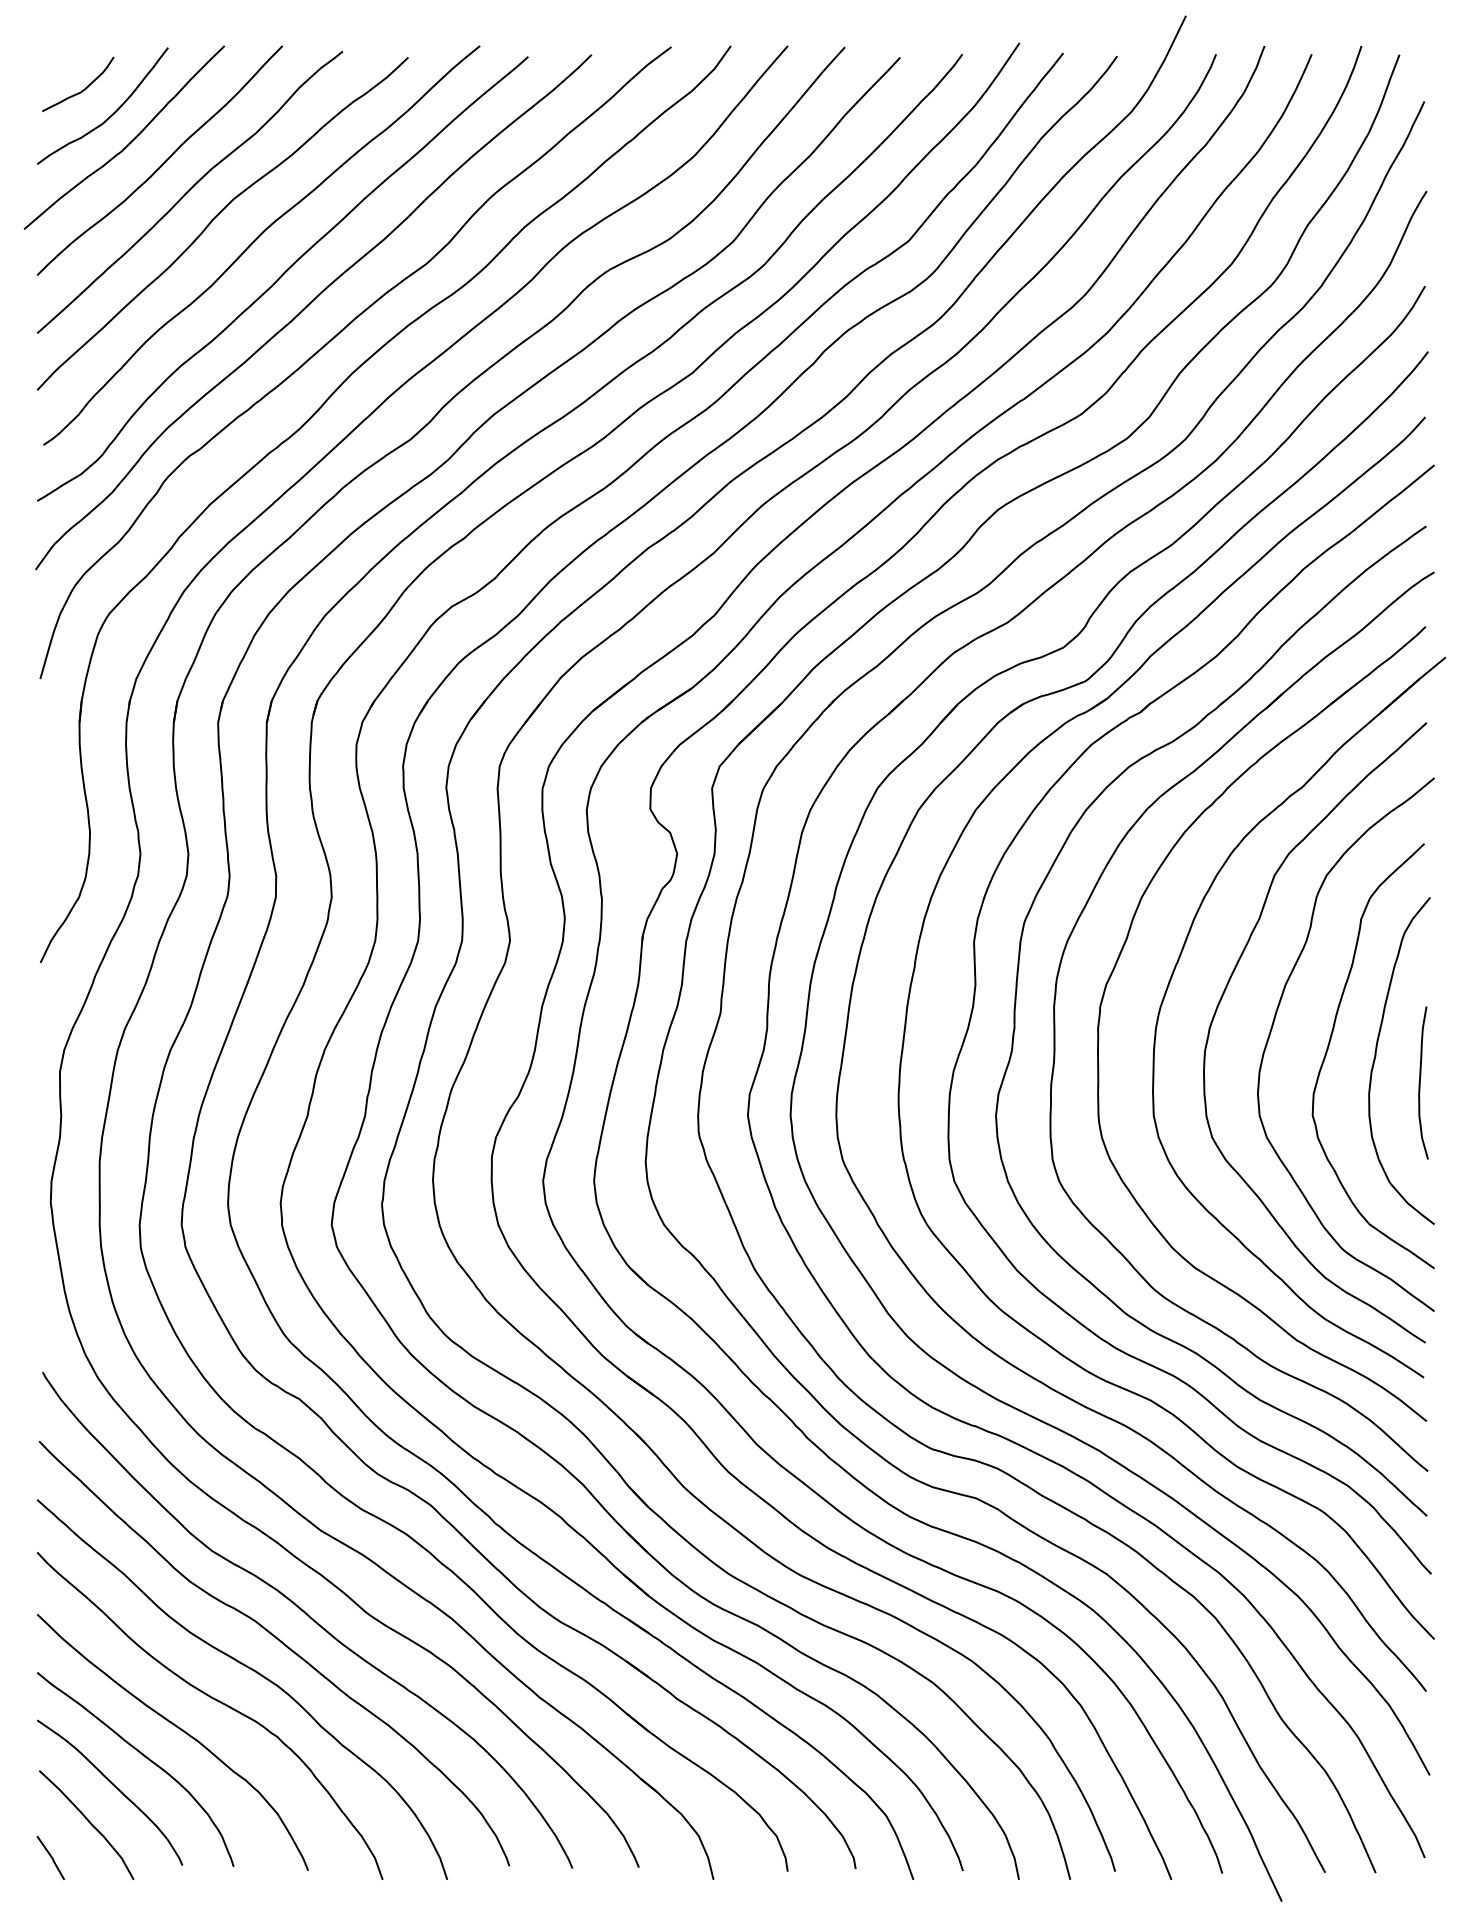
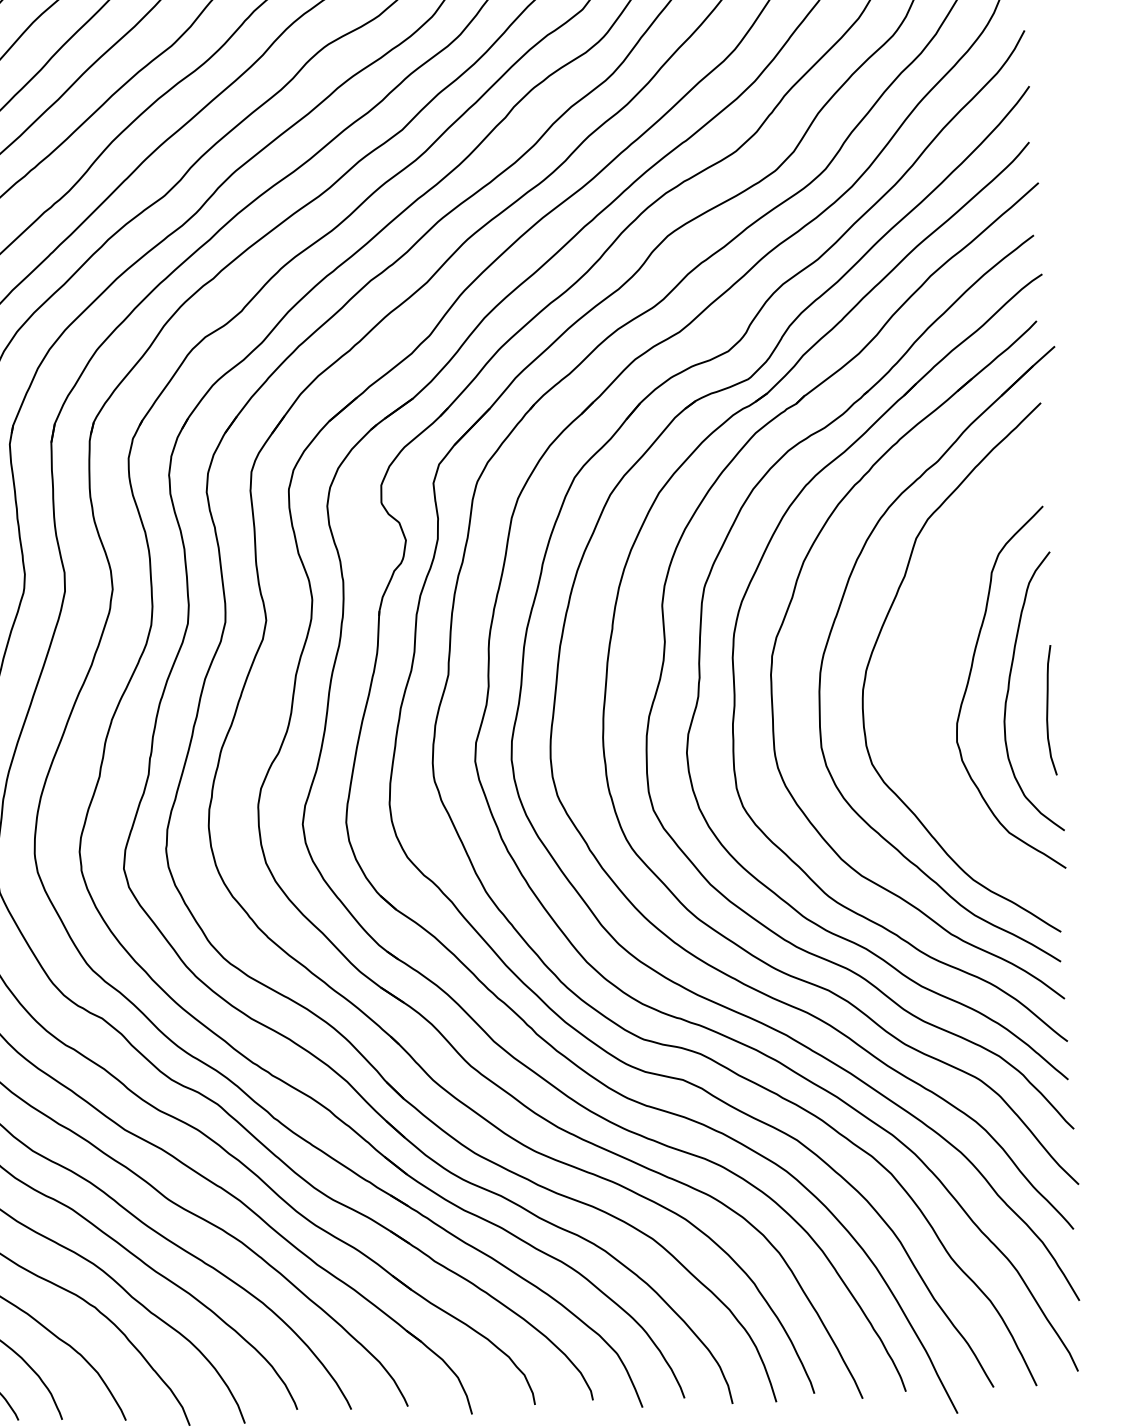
curve: (1273, 1026) -> (920, 667), removed

